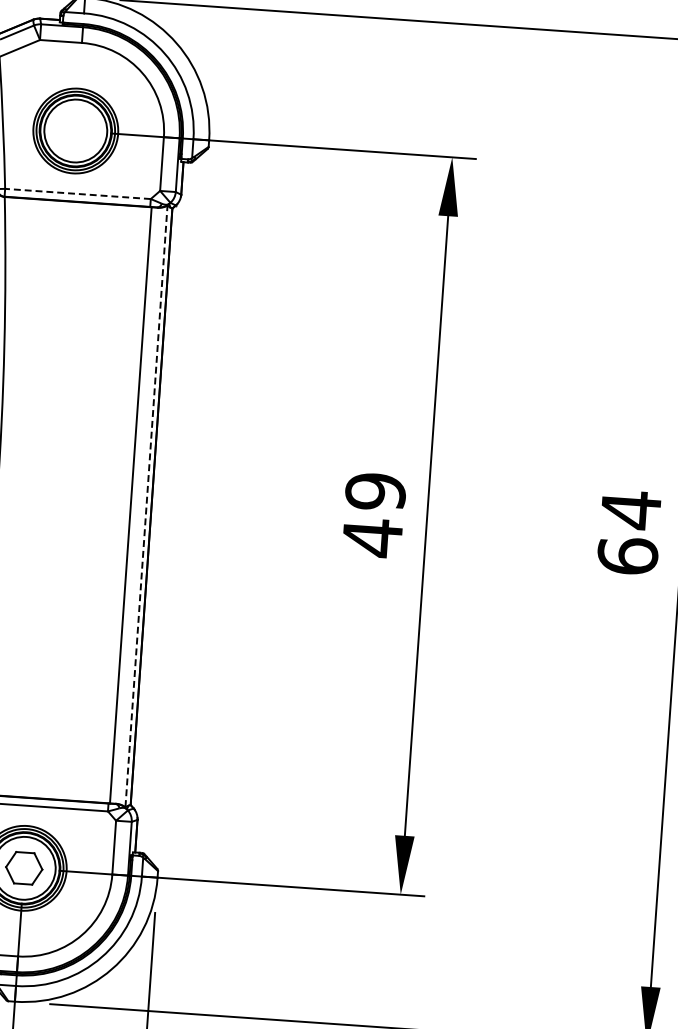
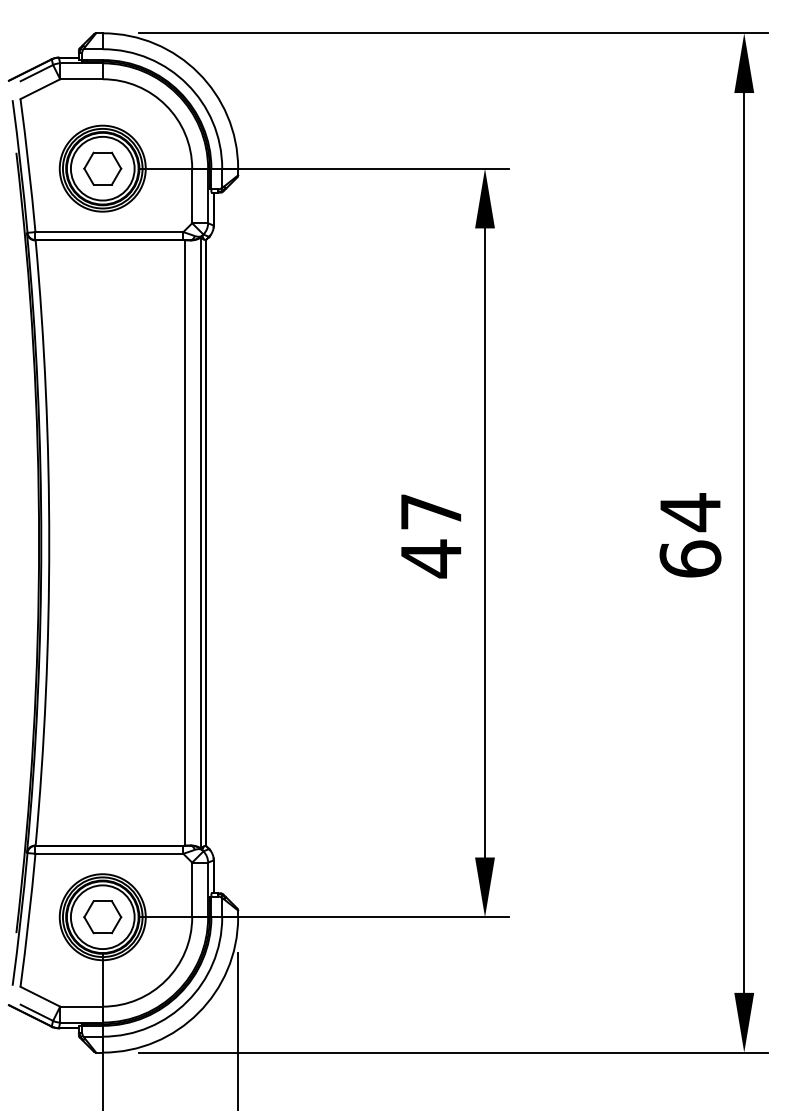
part: (75, 130) -> (102, 168), added
line: (78, 194) -> (109, 232), dashed -> solid
text: (375, 491) -> (431, 511), 49 -> 47
line: (146, 505) -> (200, 542), dashed -> solid

